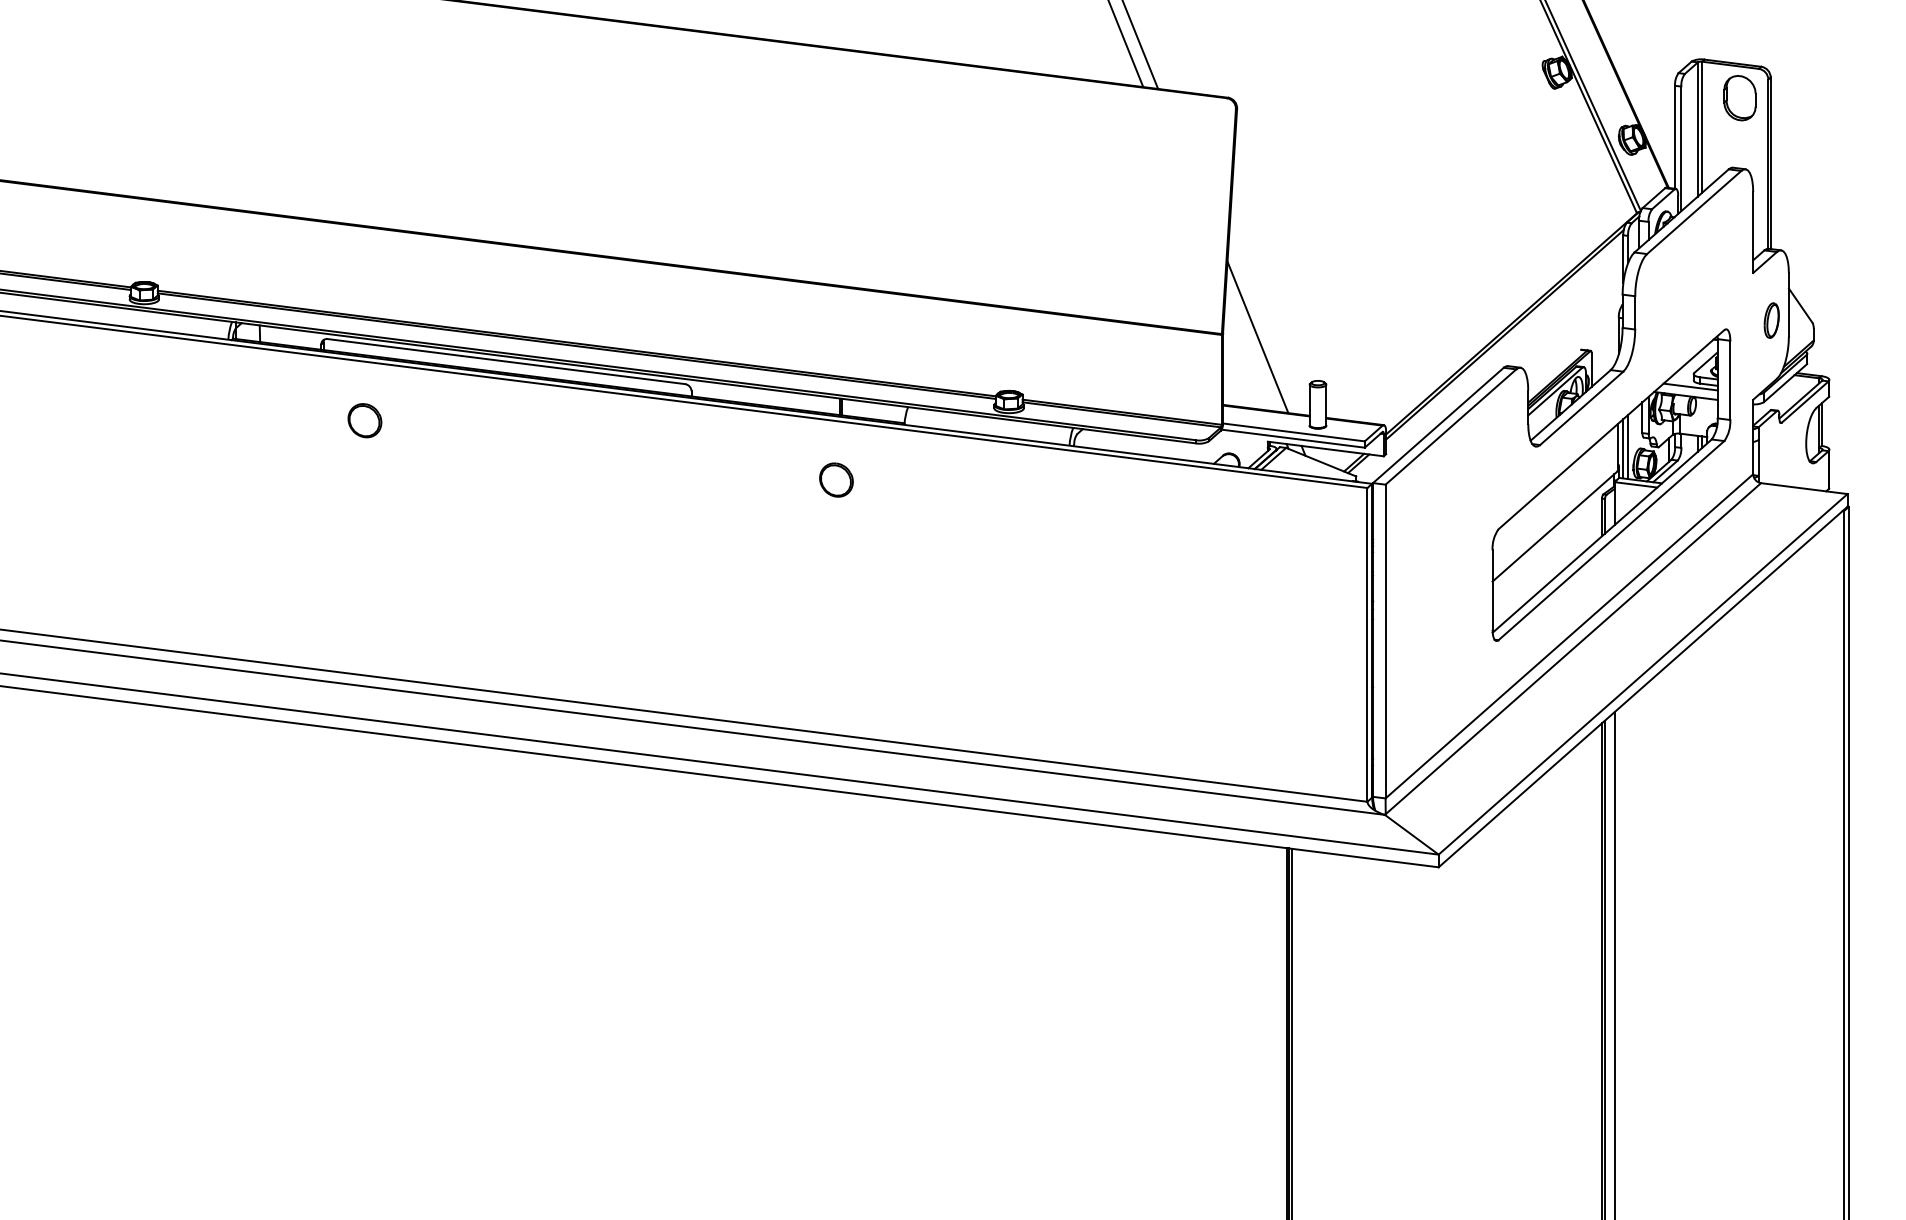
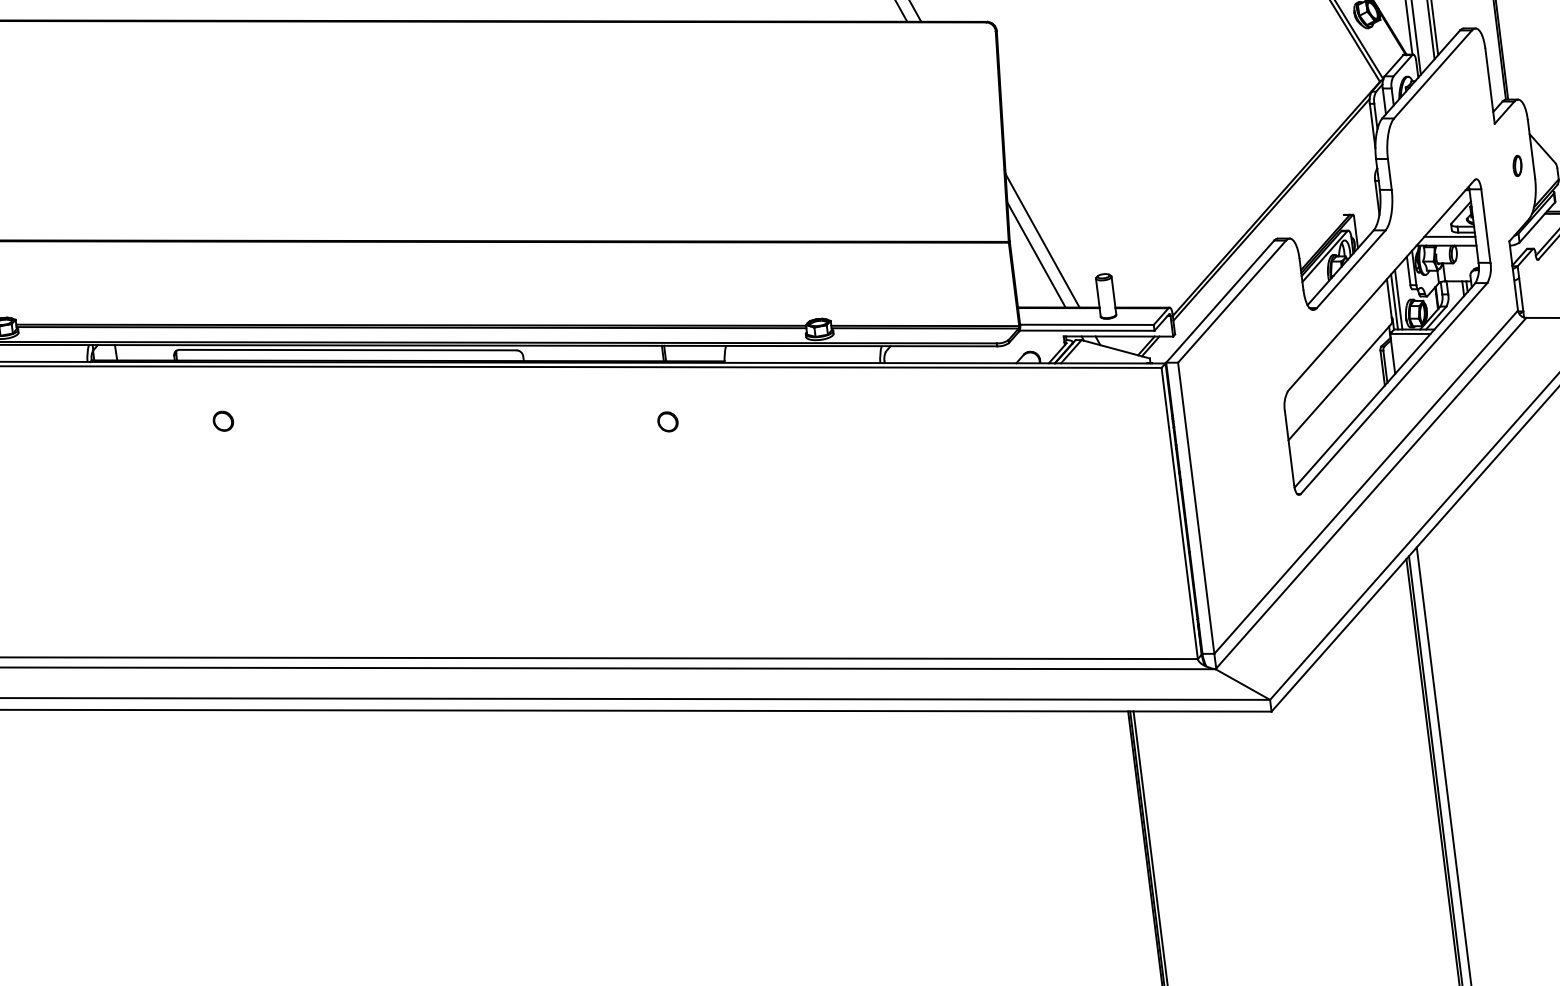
part: (1771, 320) -> (1517, 165), size x0.62
line: (1249, 351) -> (1036, 254), added
part: (364, 420) -> (223, 421), size x0.62
part: (836, 479) -> (667, 421), size x0.62

